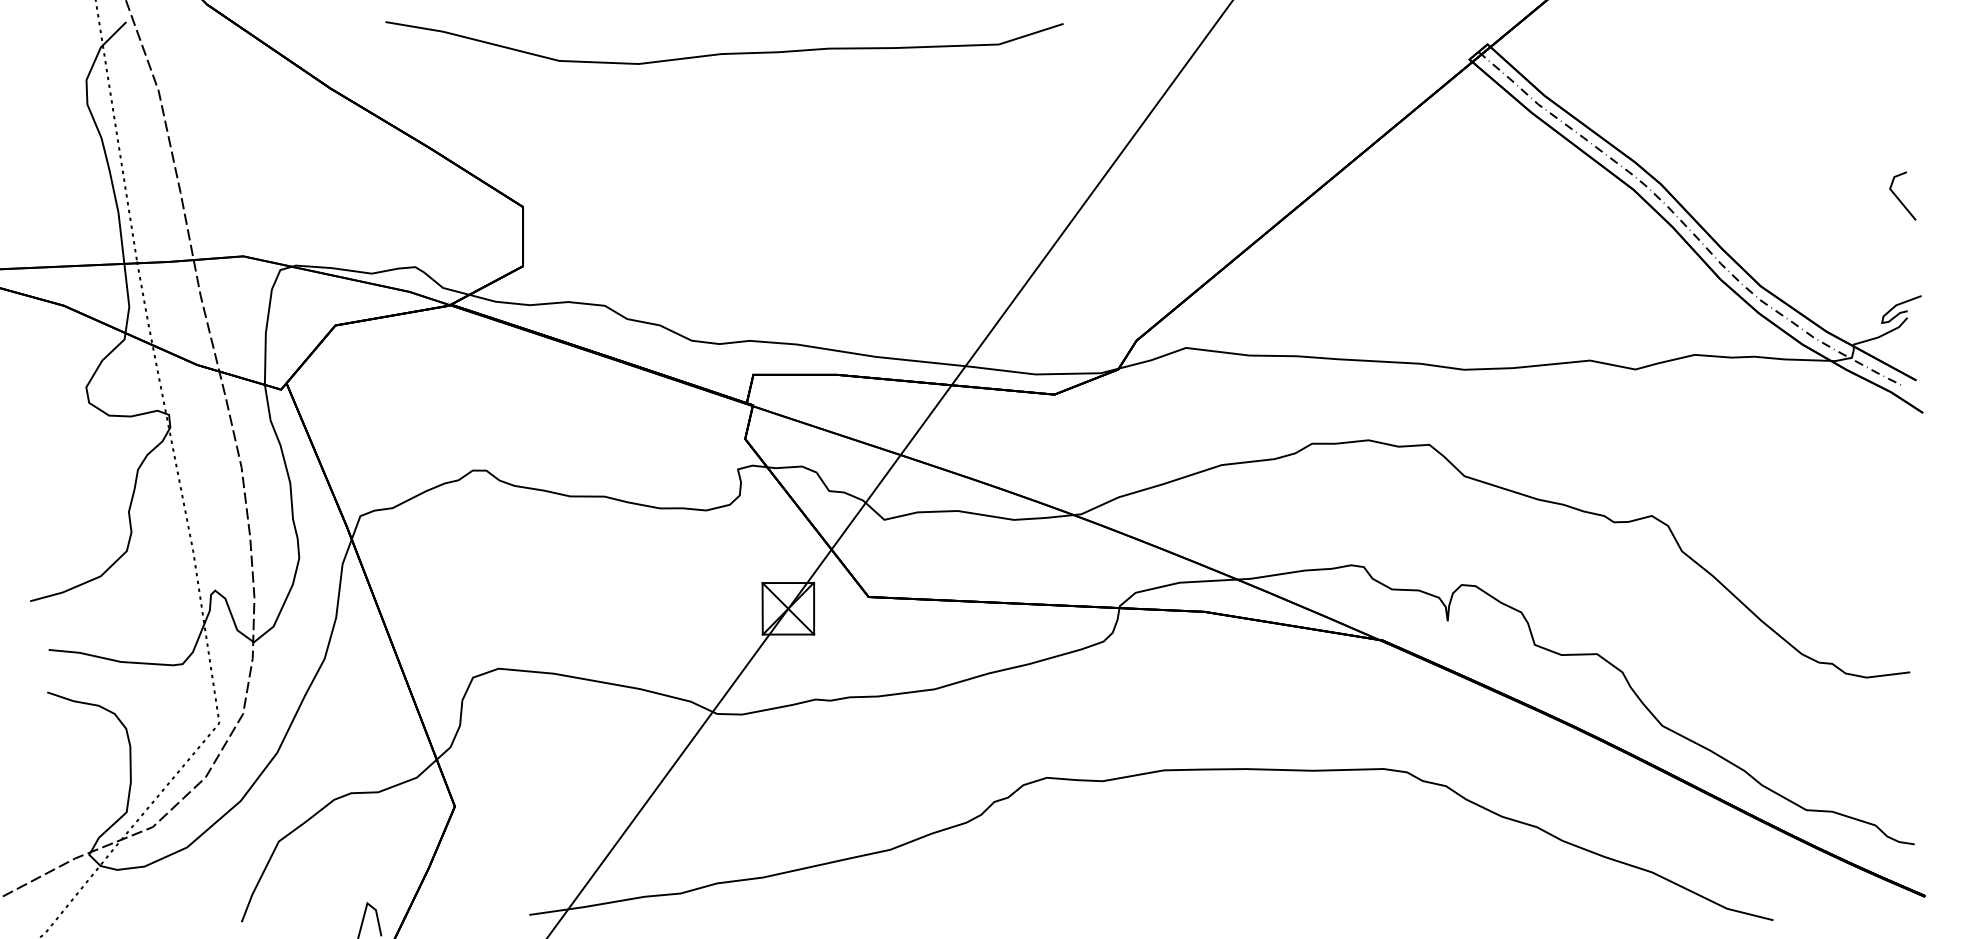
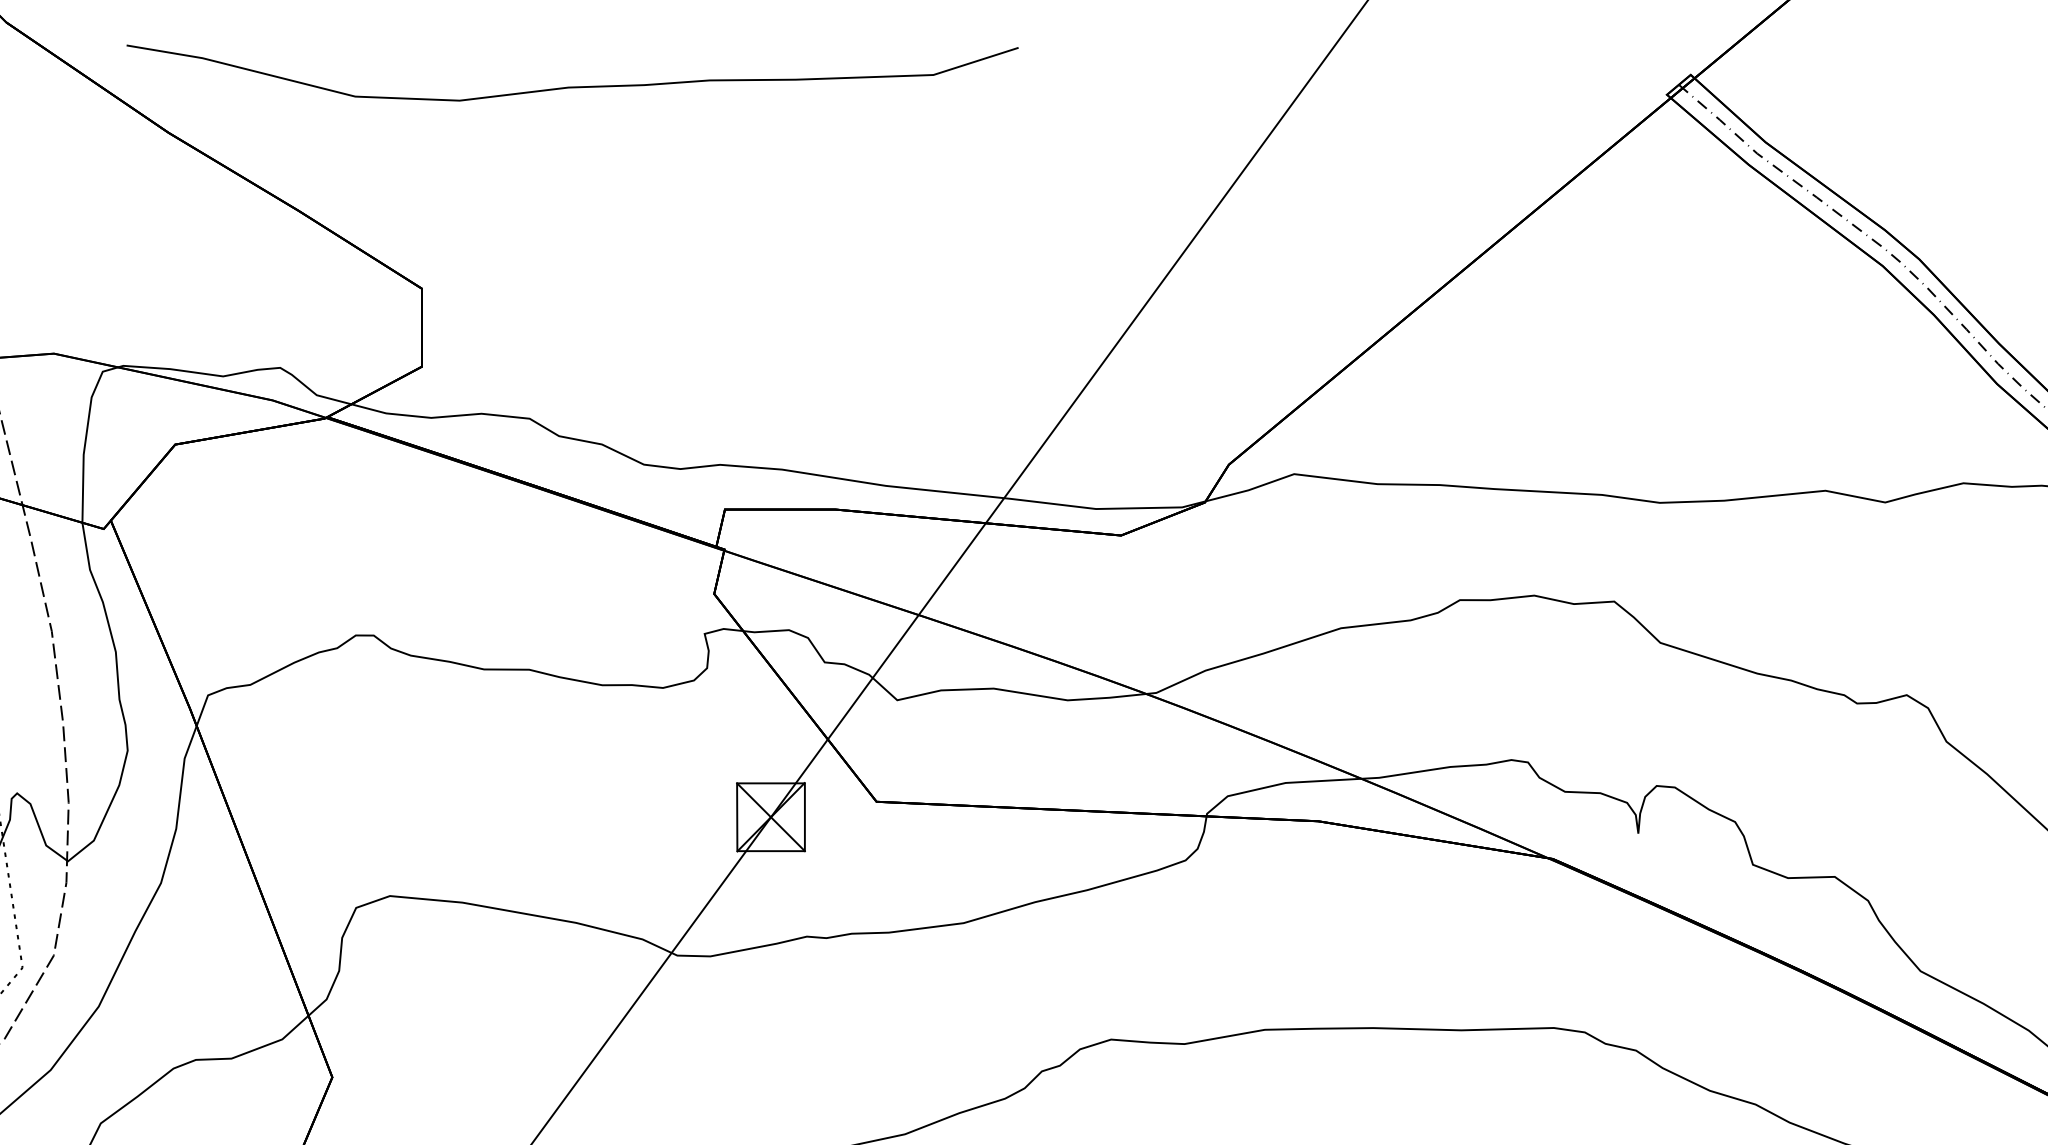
curve: (728, 52) -> (577, 85), moved

